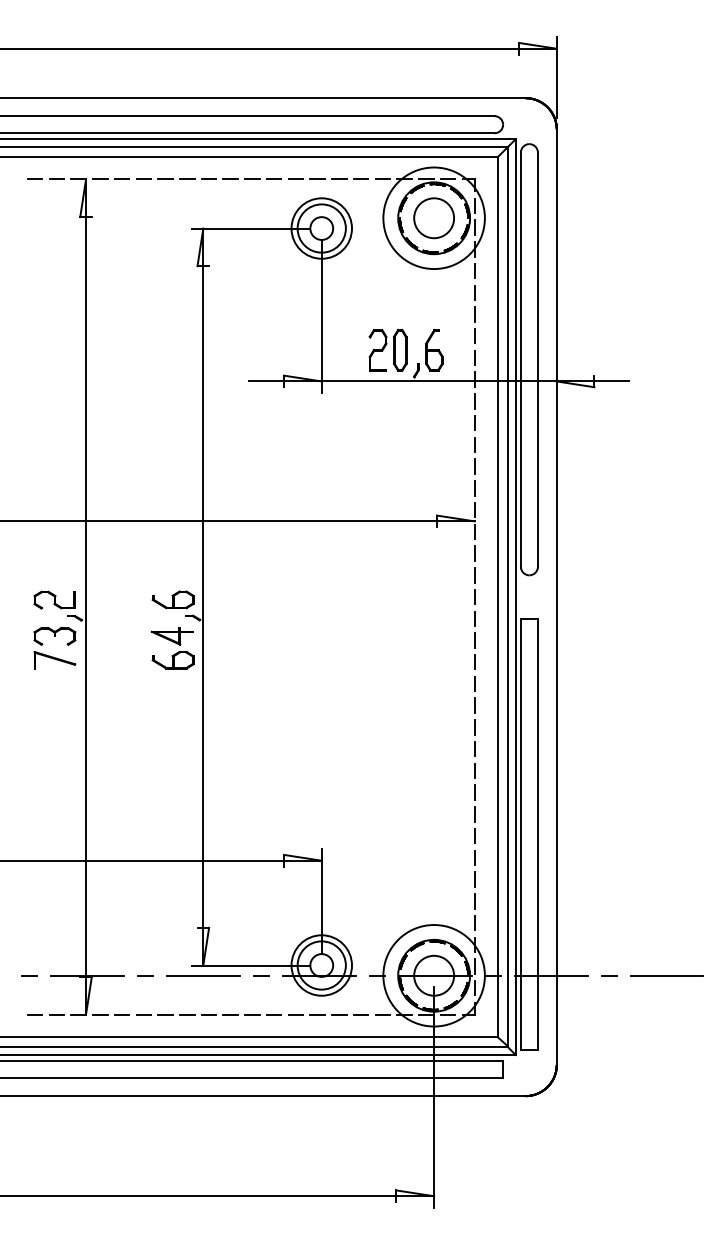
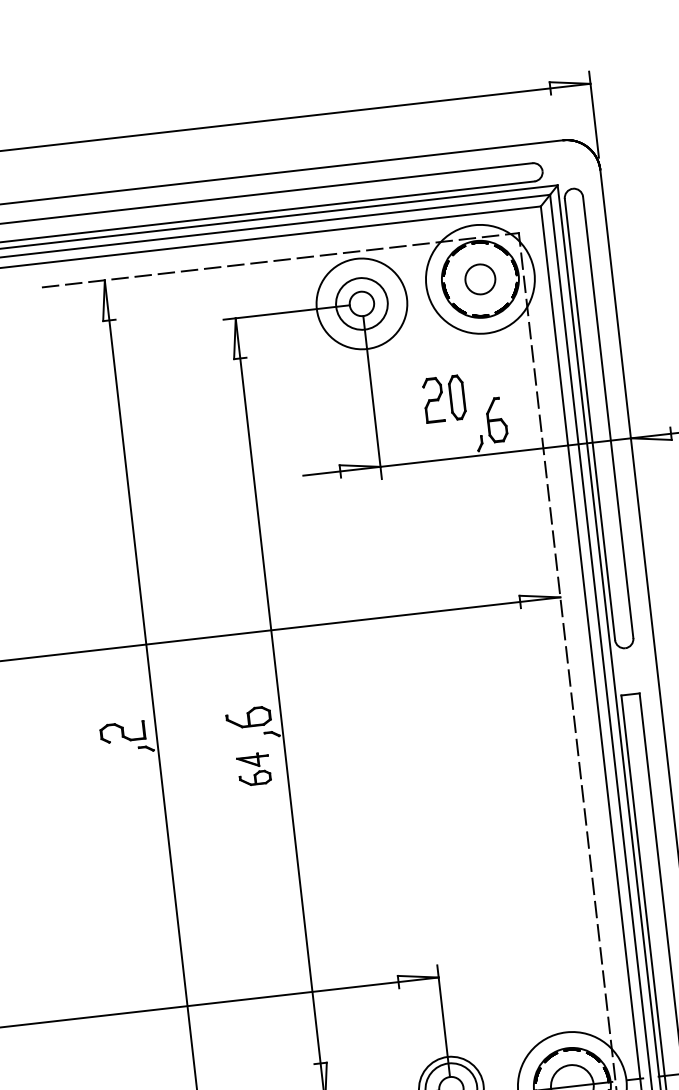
circle: (433, 218) -> (479, 279), size x0.7
circle: (321, 228) -> (361, 303), size x1.4
part: (387, 349) -> (443, 398), moved
part: (172, 648) -> (253, 769), size x0.7
part: (50, 655) -> (124, 791), removed

